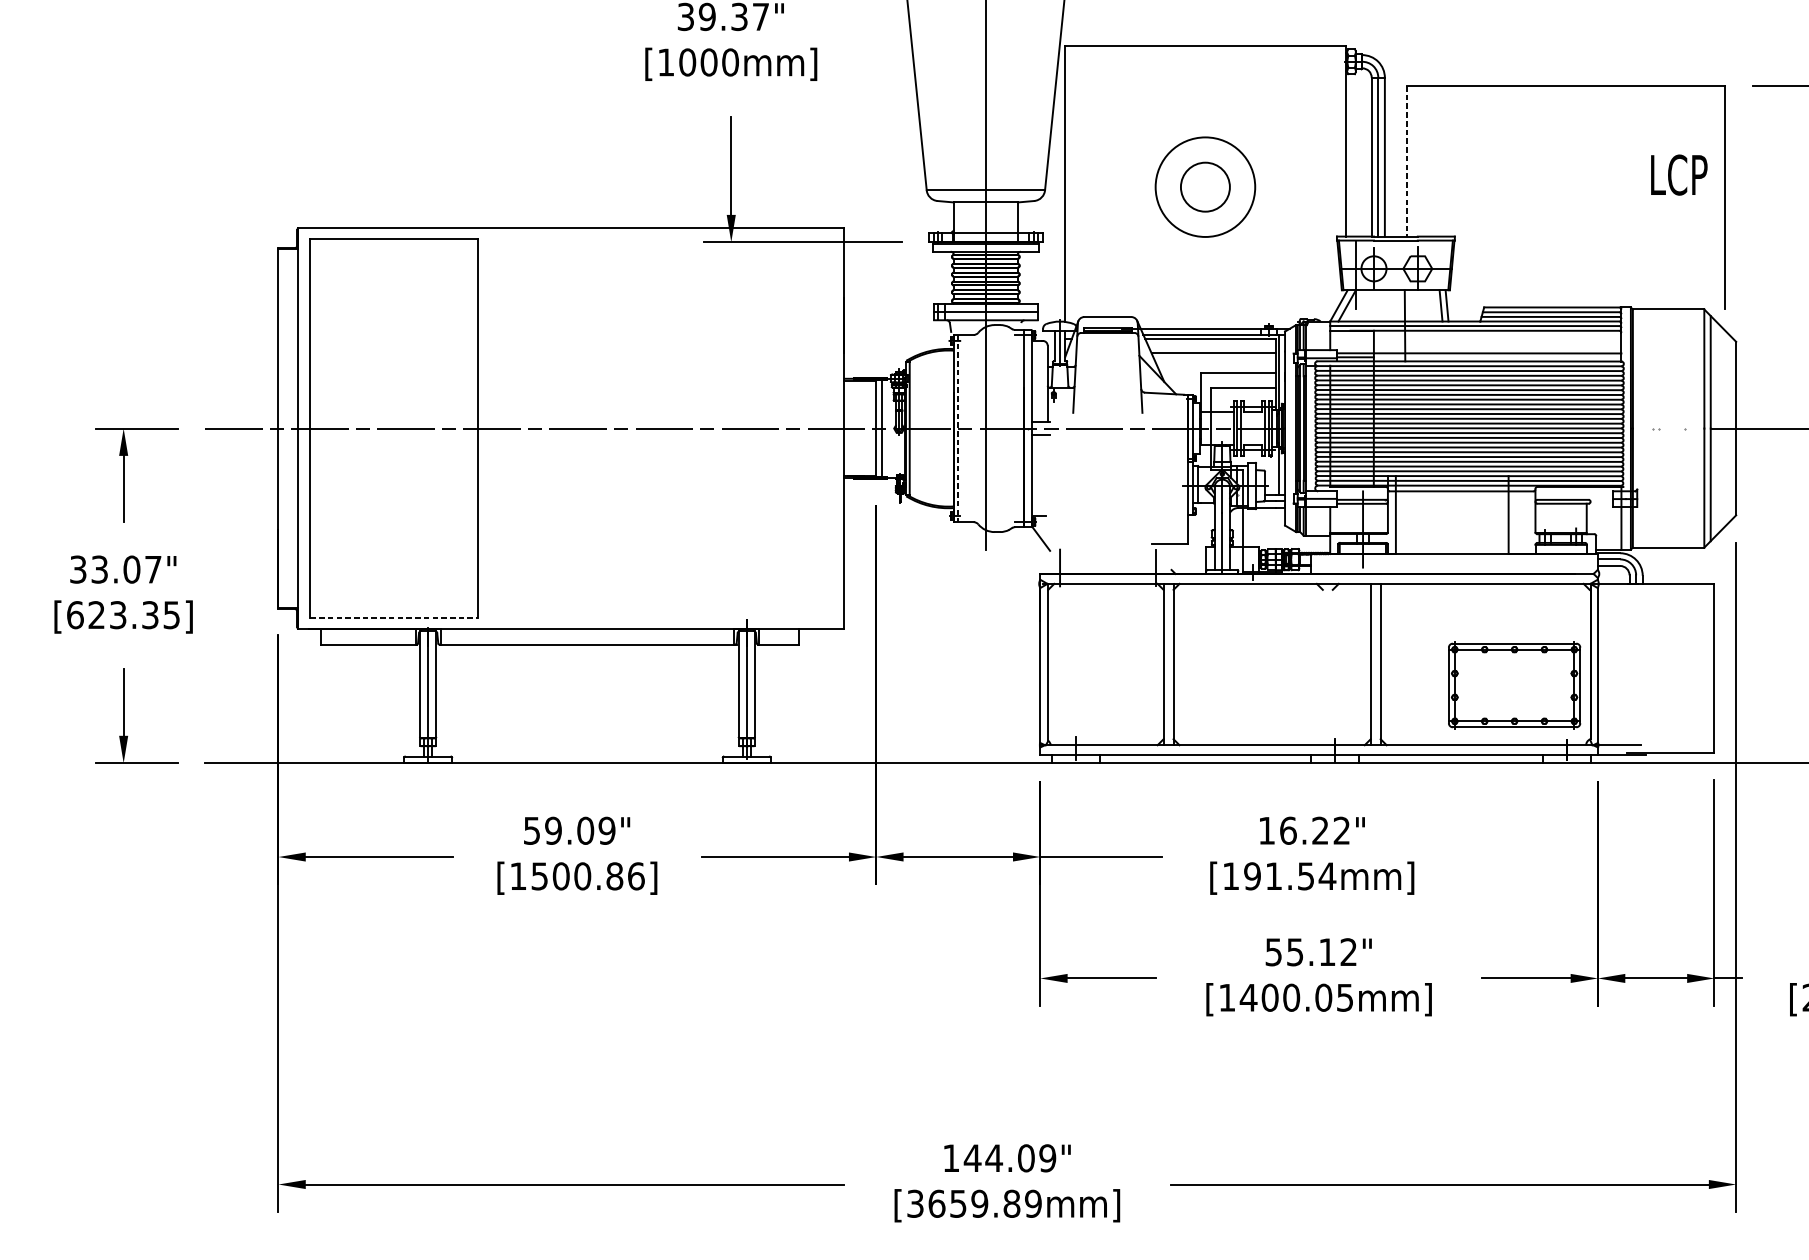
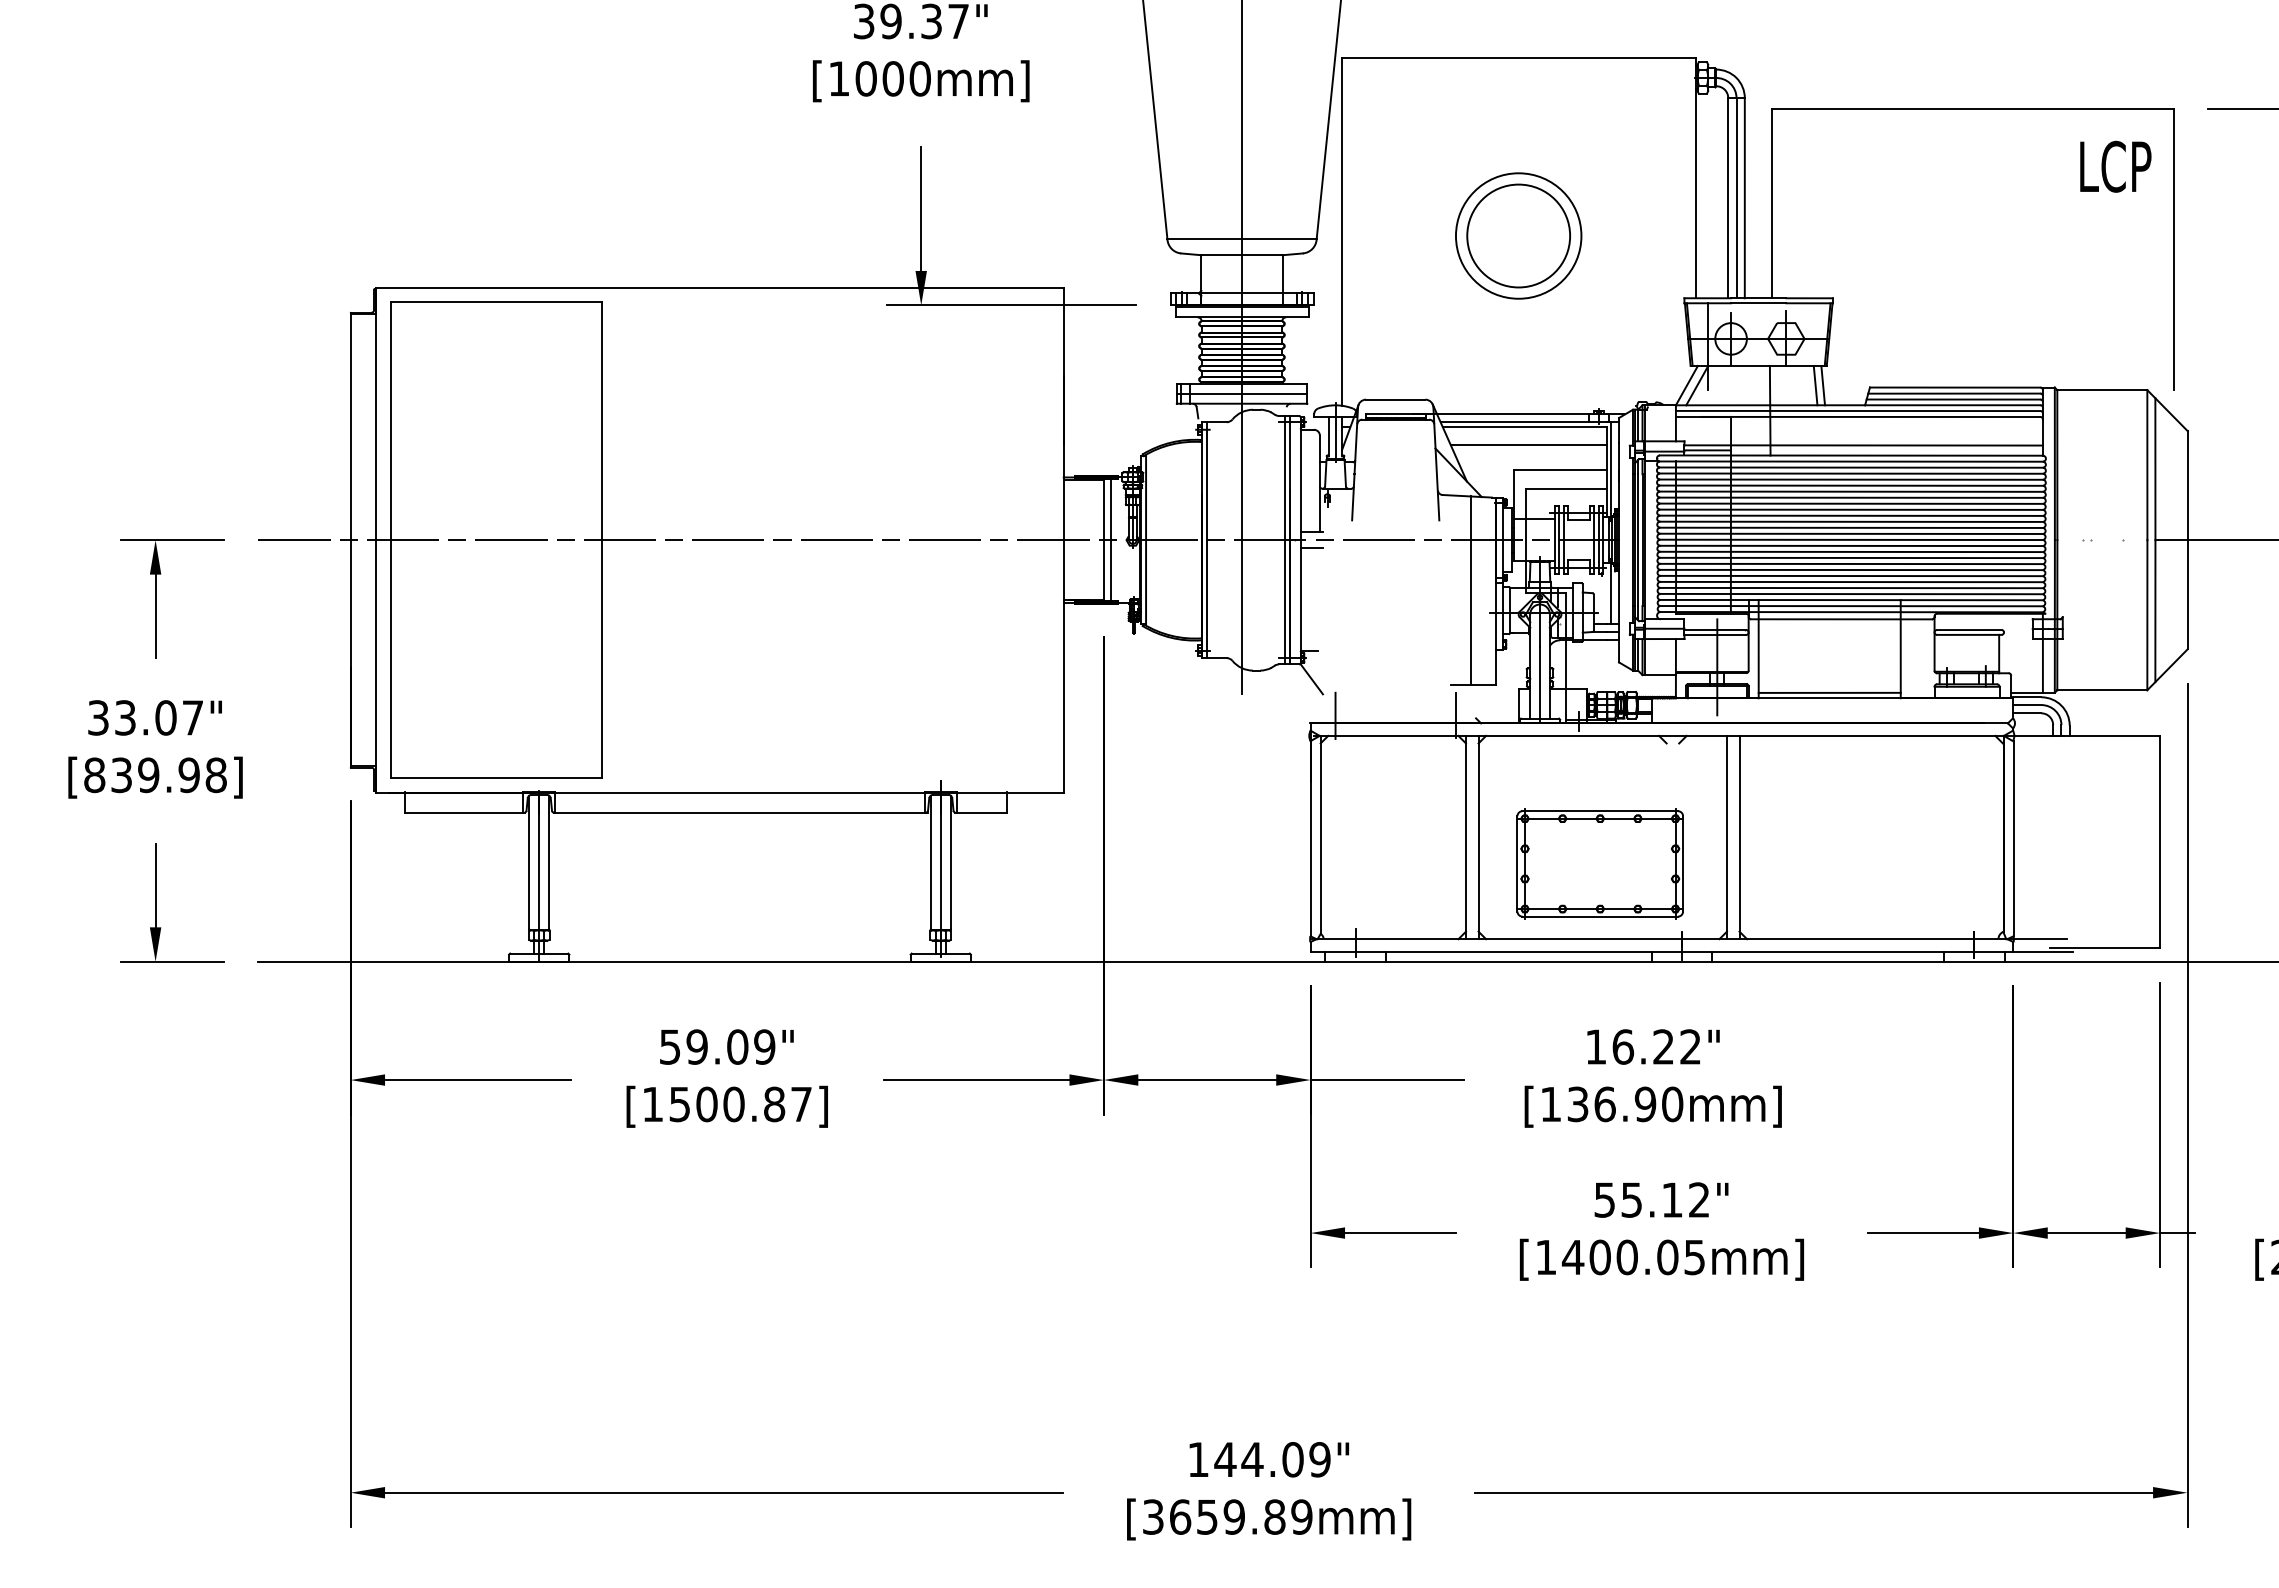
line: (1406, 161) -> (1772, 203), dashed -> solid
text: (1679, 174) -> (2115, 166), moved
circle: (1205, 186) -> (1518, 235), size x1.67
line: (957, 428) -> (1206, 540), dashed -> solid
line: (1019, 428) -> (1284, 539), added
line: (1167, 468) -> (1471, 590), added
line: (1452, 549) -> (1829, 692), added
text: (123, 615) -> (155, 775), [623.35] -> [839.98]
line: (394, 617) -> (496, 778), dashed -> solid
part: (1513, 685) -> (1599, 863), moved
text: (636, 876) -> (801, 1104), [1500.86] -> [1500.87]
text: (1290, 876) -> (1625, 1104), [191.54mm] -> [136.90mm]

